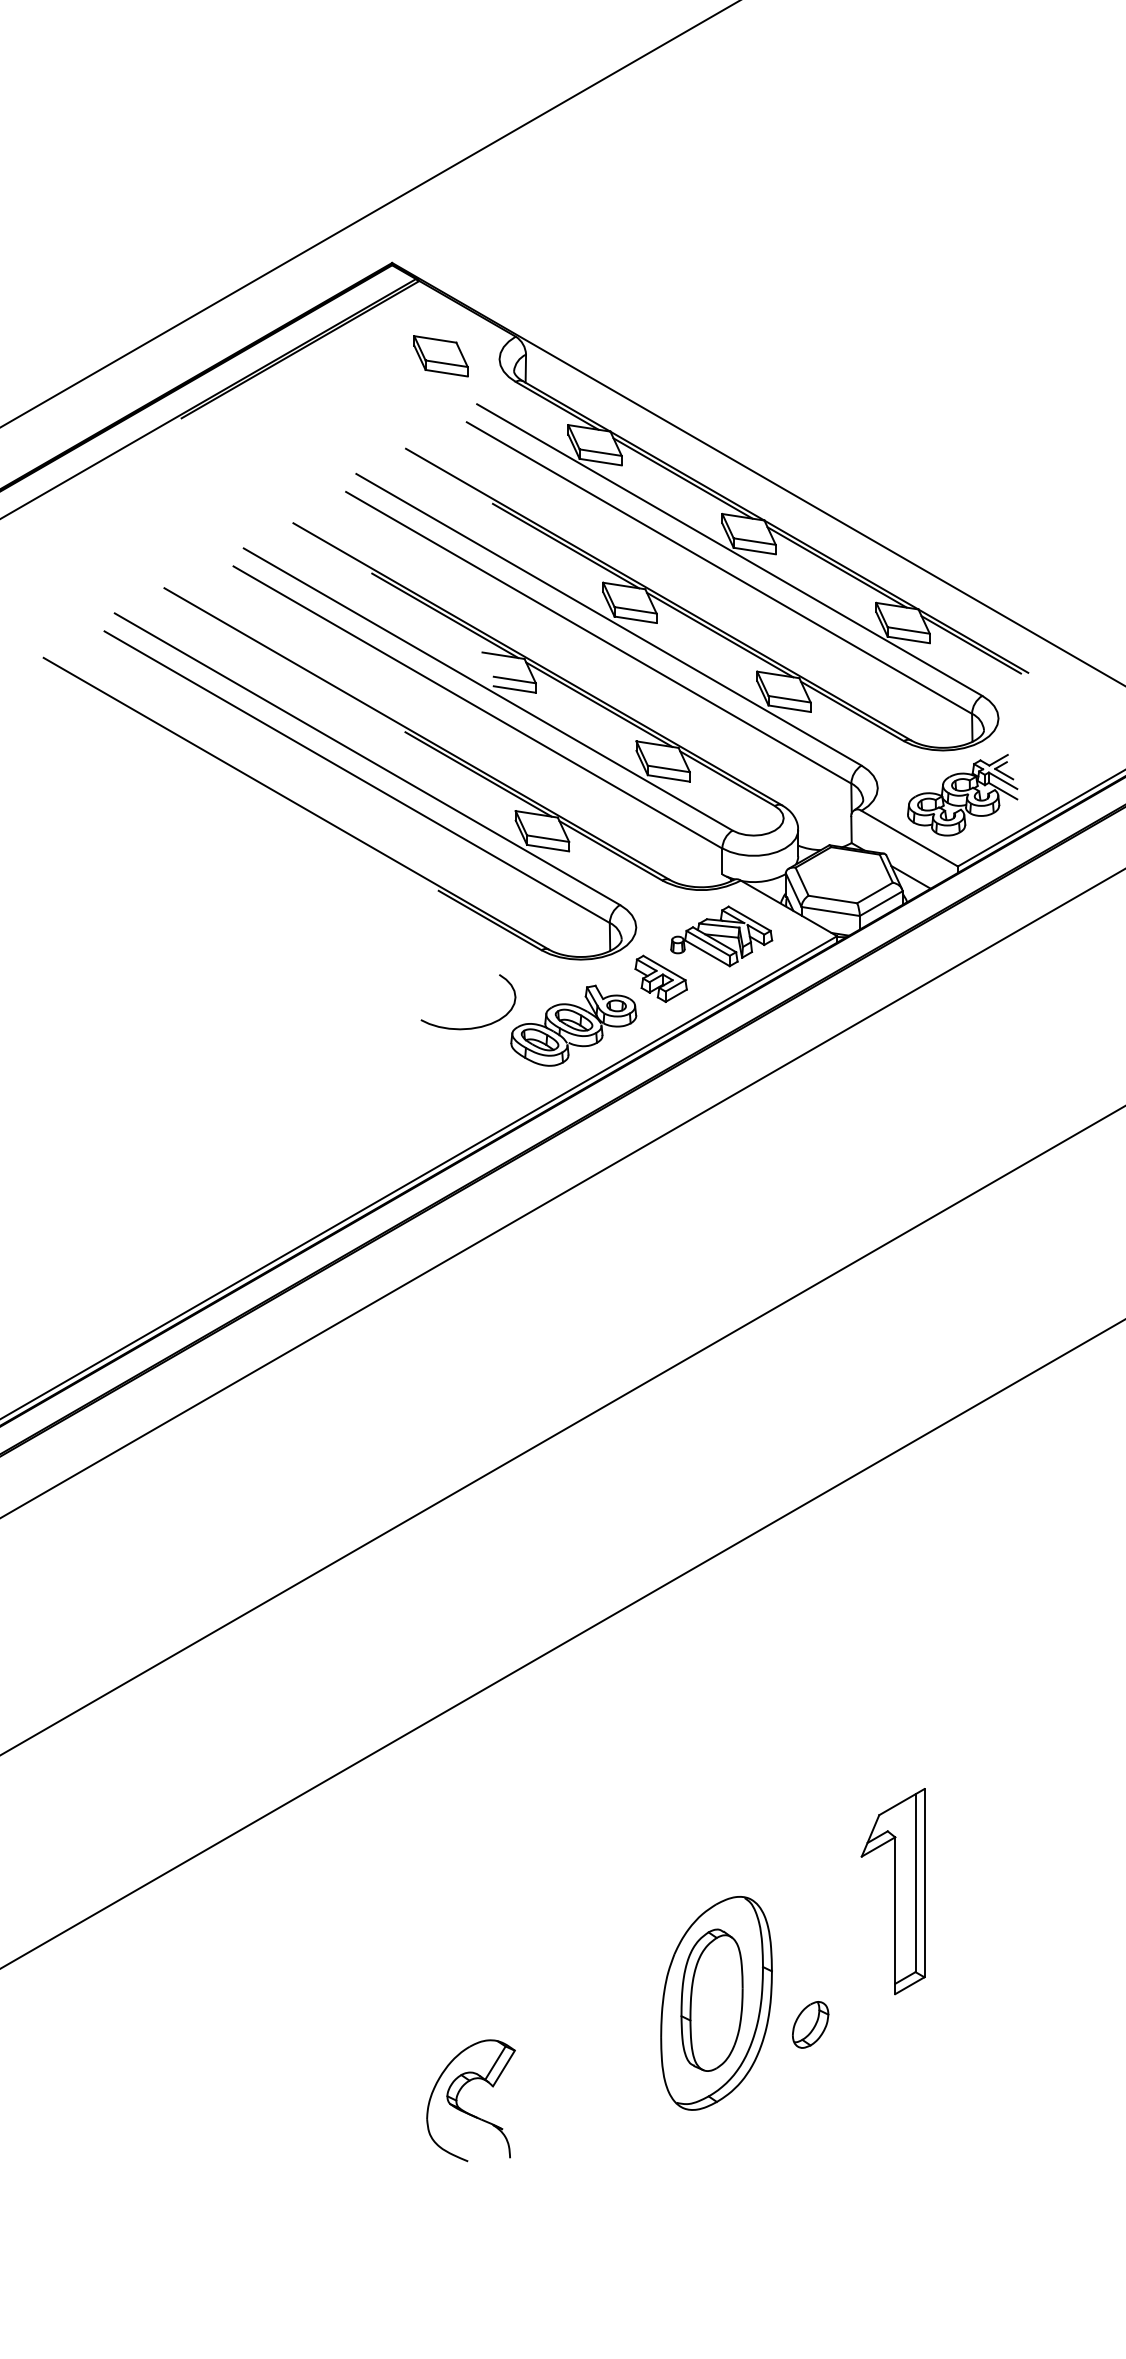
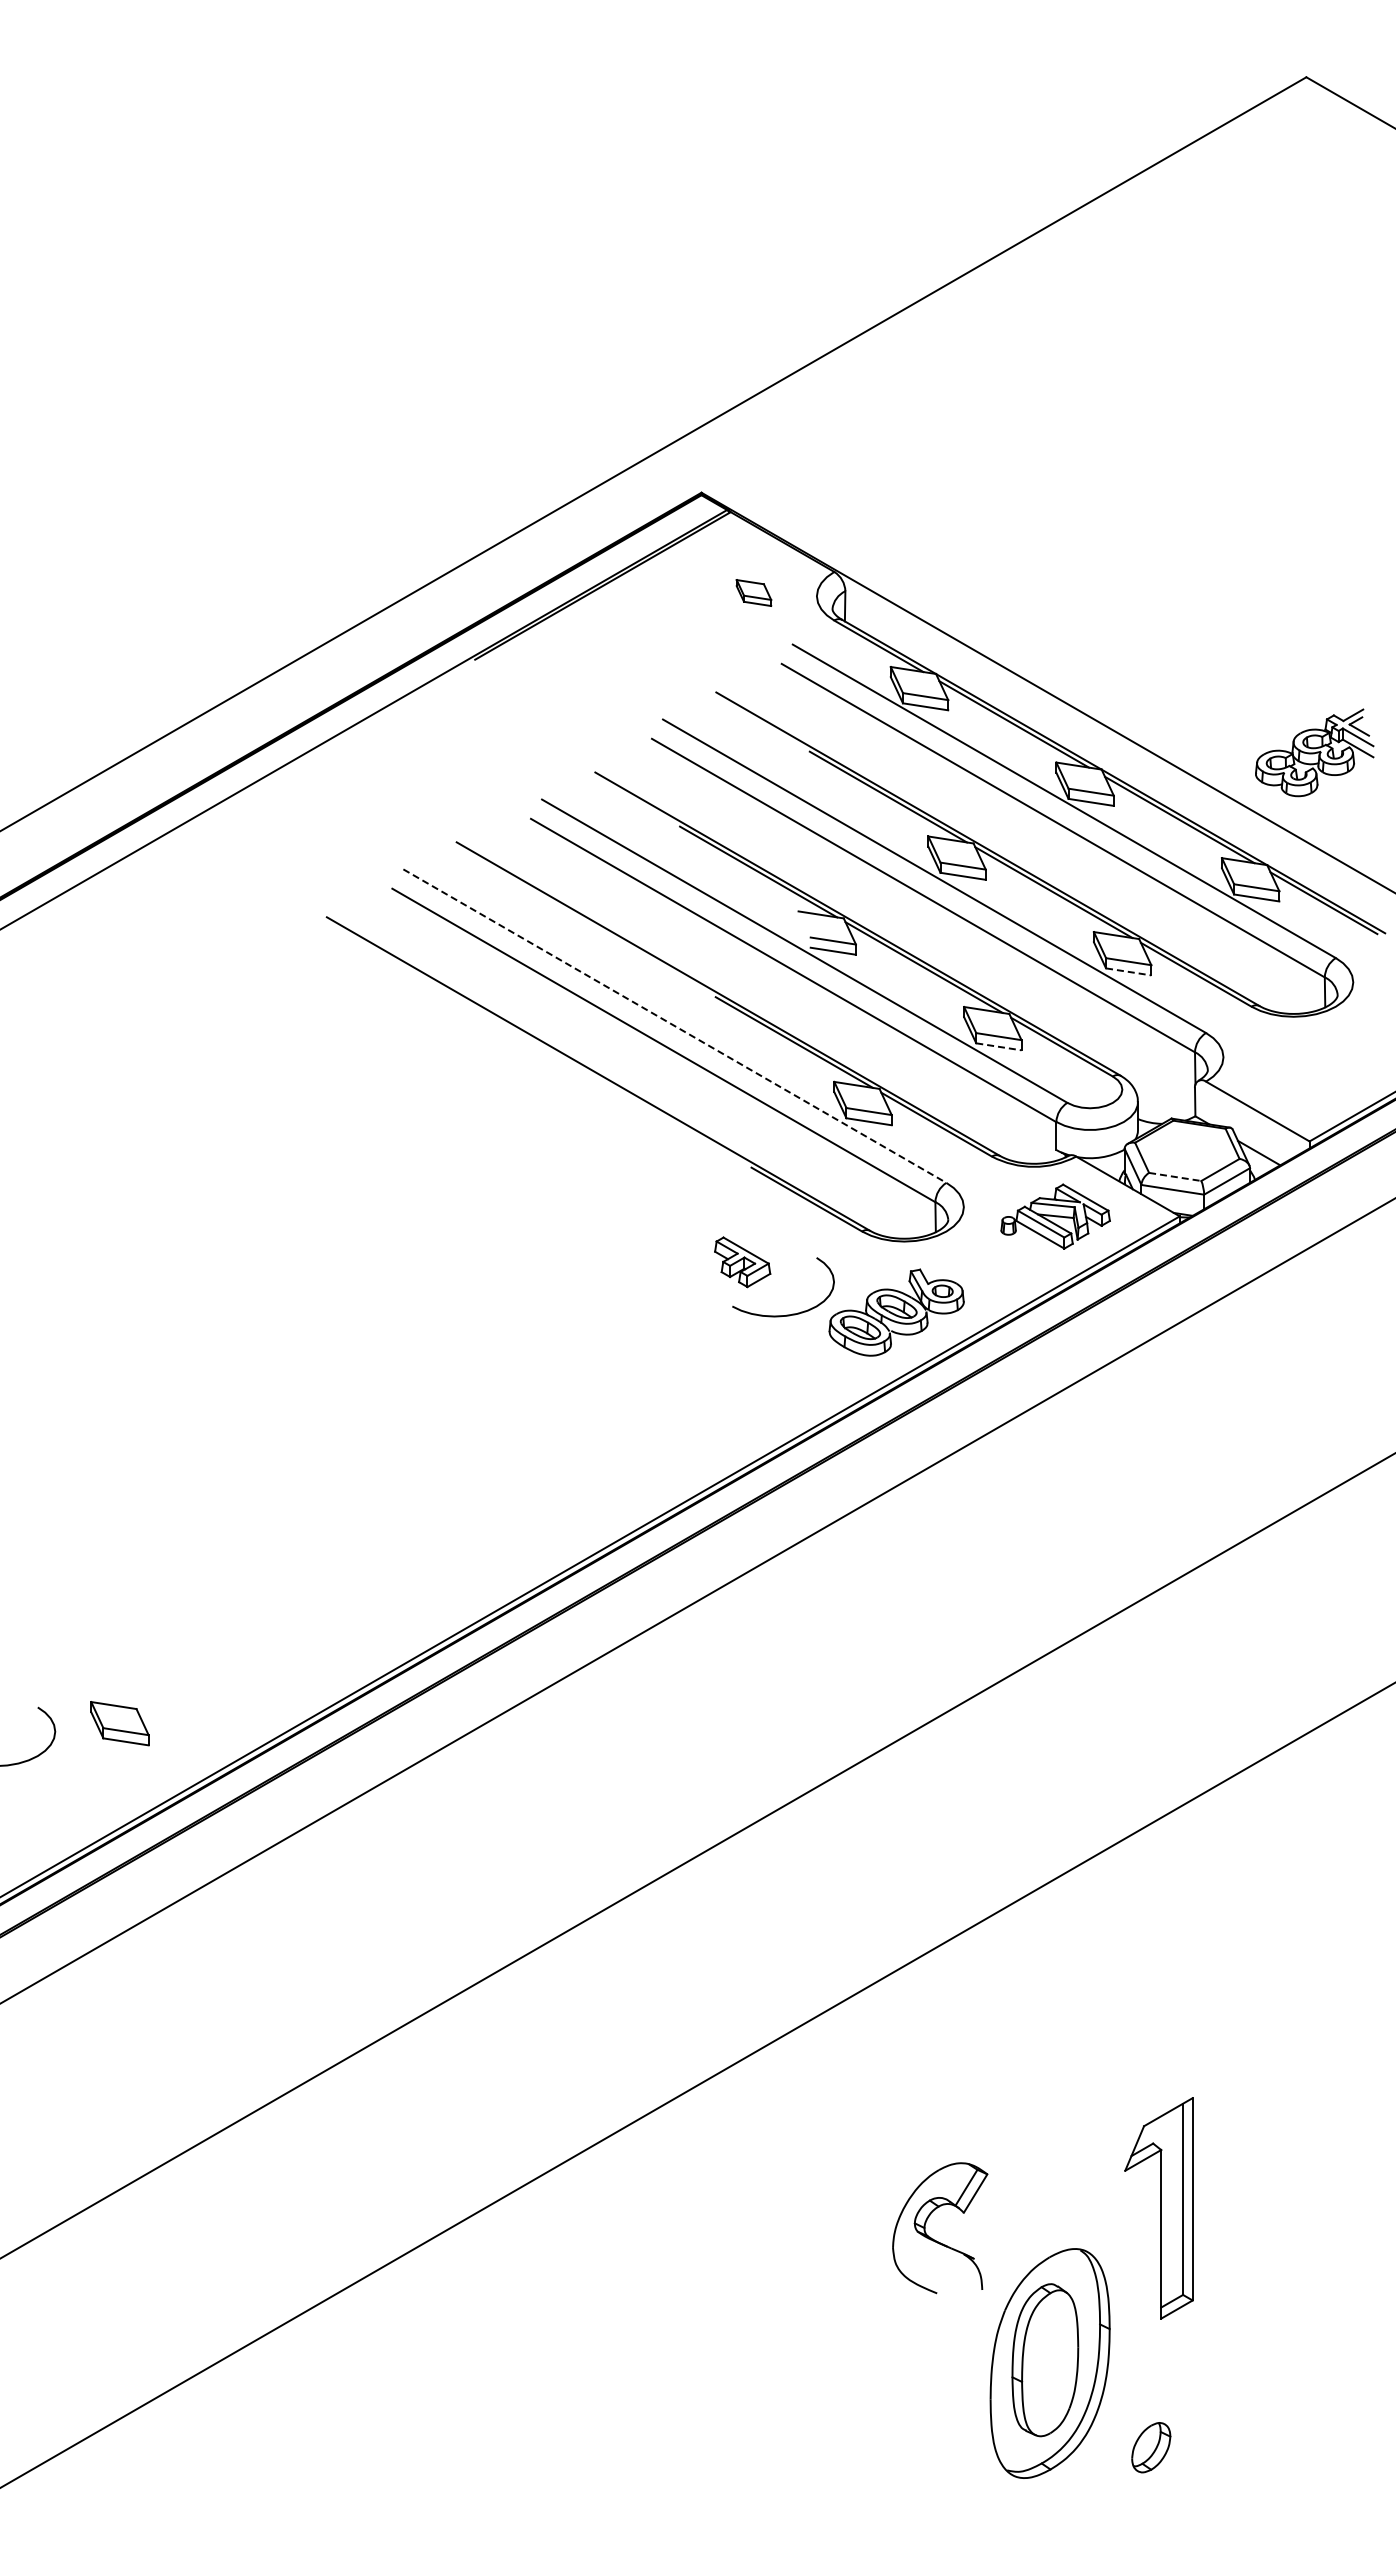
part: (440, 355) -> (753, 592), size x0.6
line: (789, 708) -> (1128, 971), solid -> dashed
line: (367, 759) -> (674, 1026), solid -> dashed
line: (668, 778) -> (998, 1046), solid -> dashed
part: (962, 794) -> (1314, 752), moved
line: (833, 900) -> (1175, 1177), solid -> dashed
part: (661, 979) -> (742, 1262), moved
part: (892, 1891) -> (1158, 2208), moved
part: (810, 2024) -> (1151, 2447), moved
part: (464, 2110) -> (933, 2238), moved

